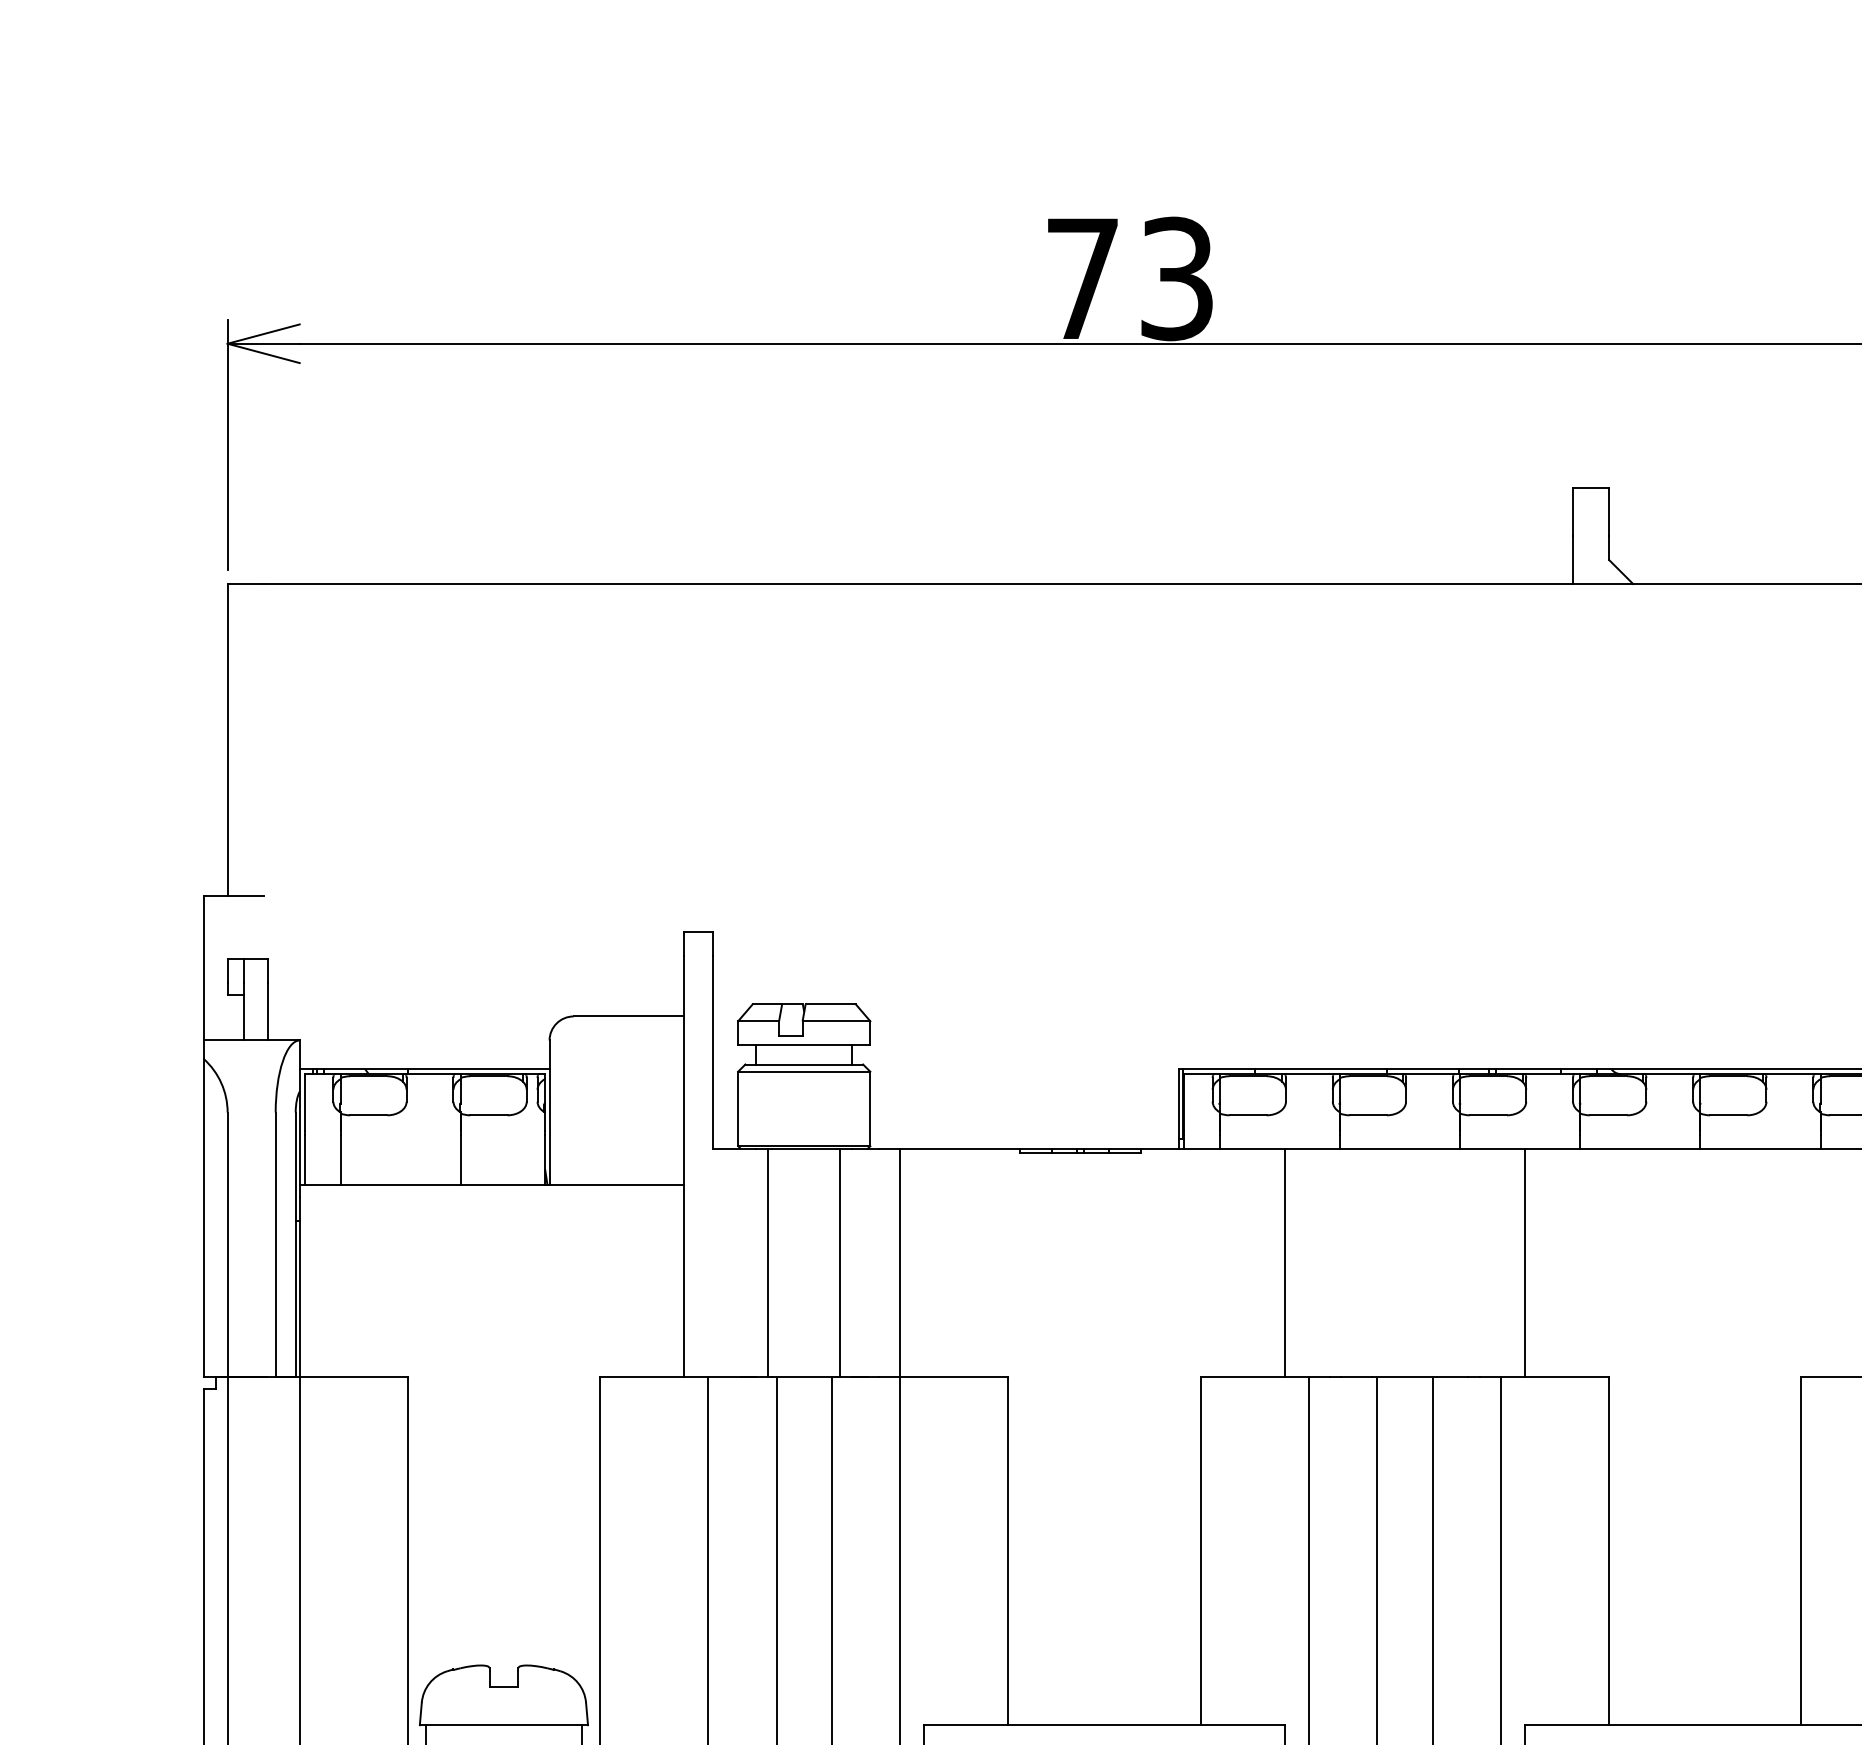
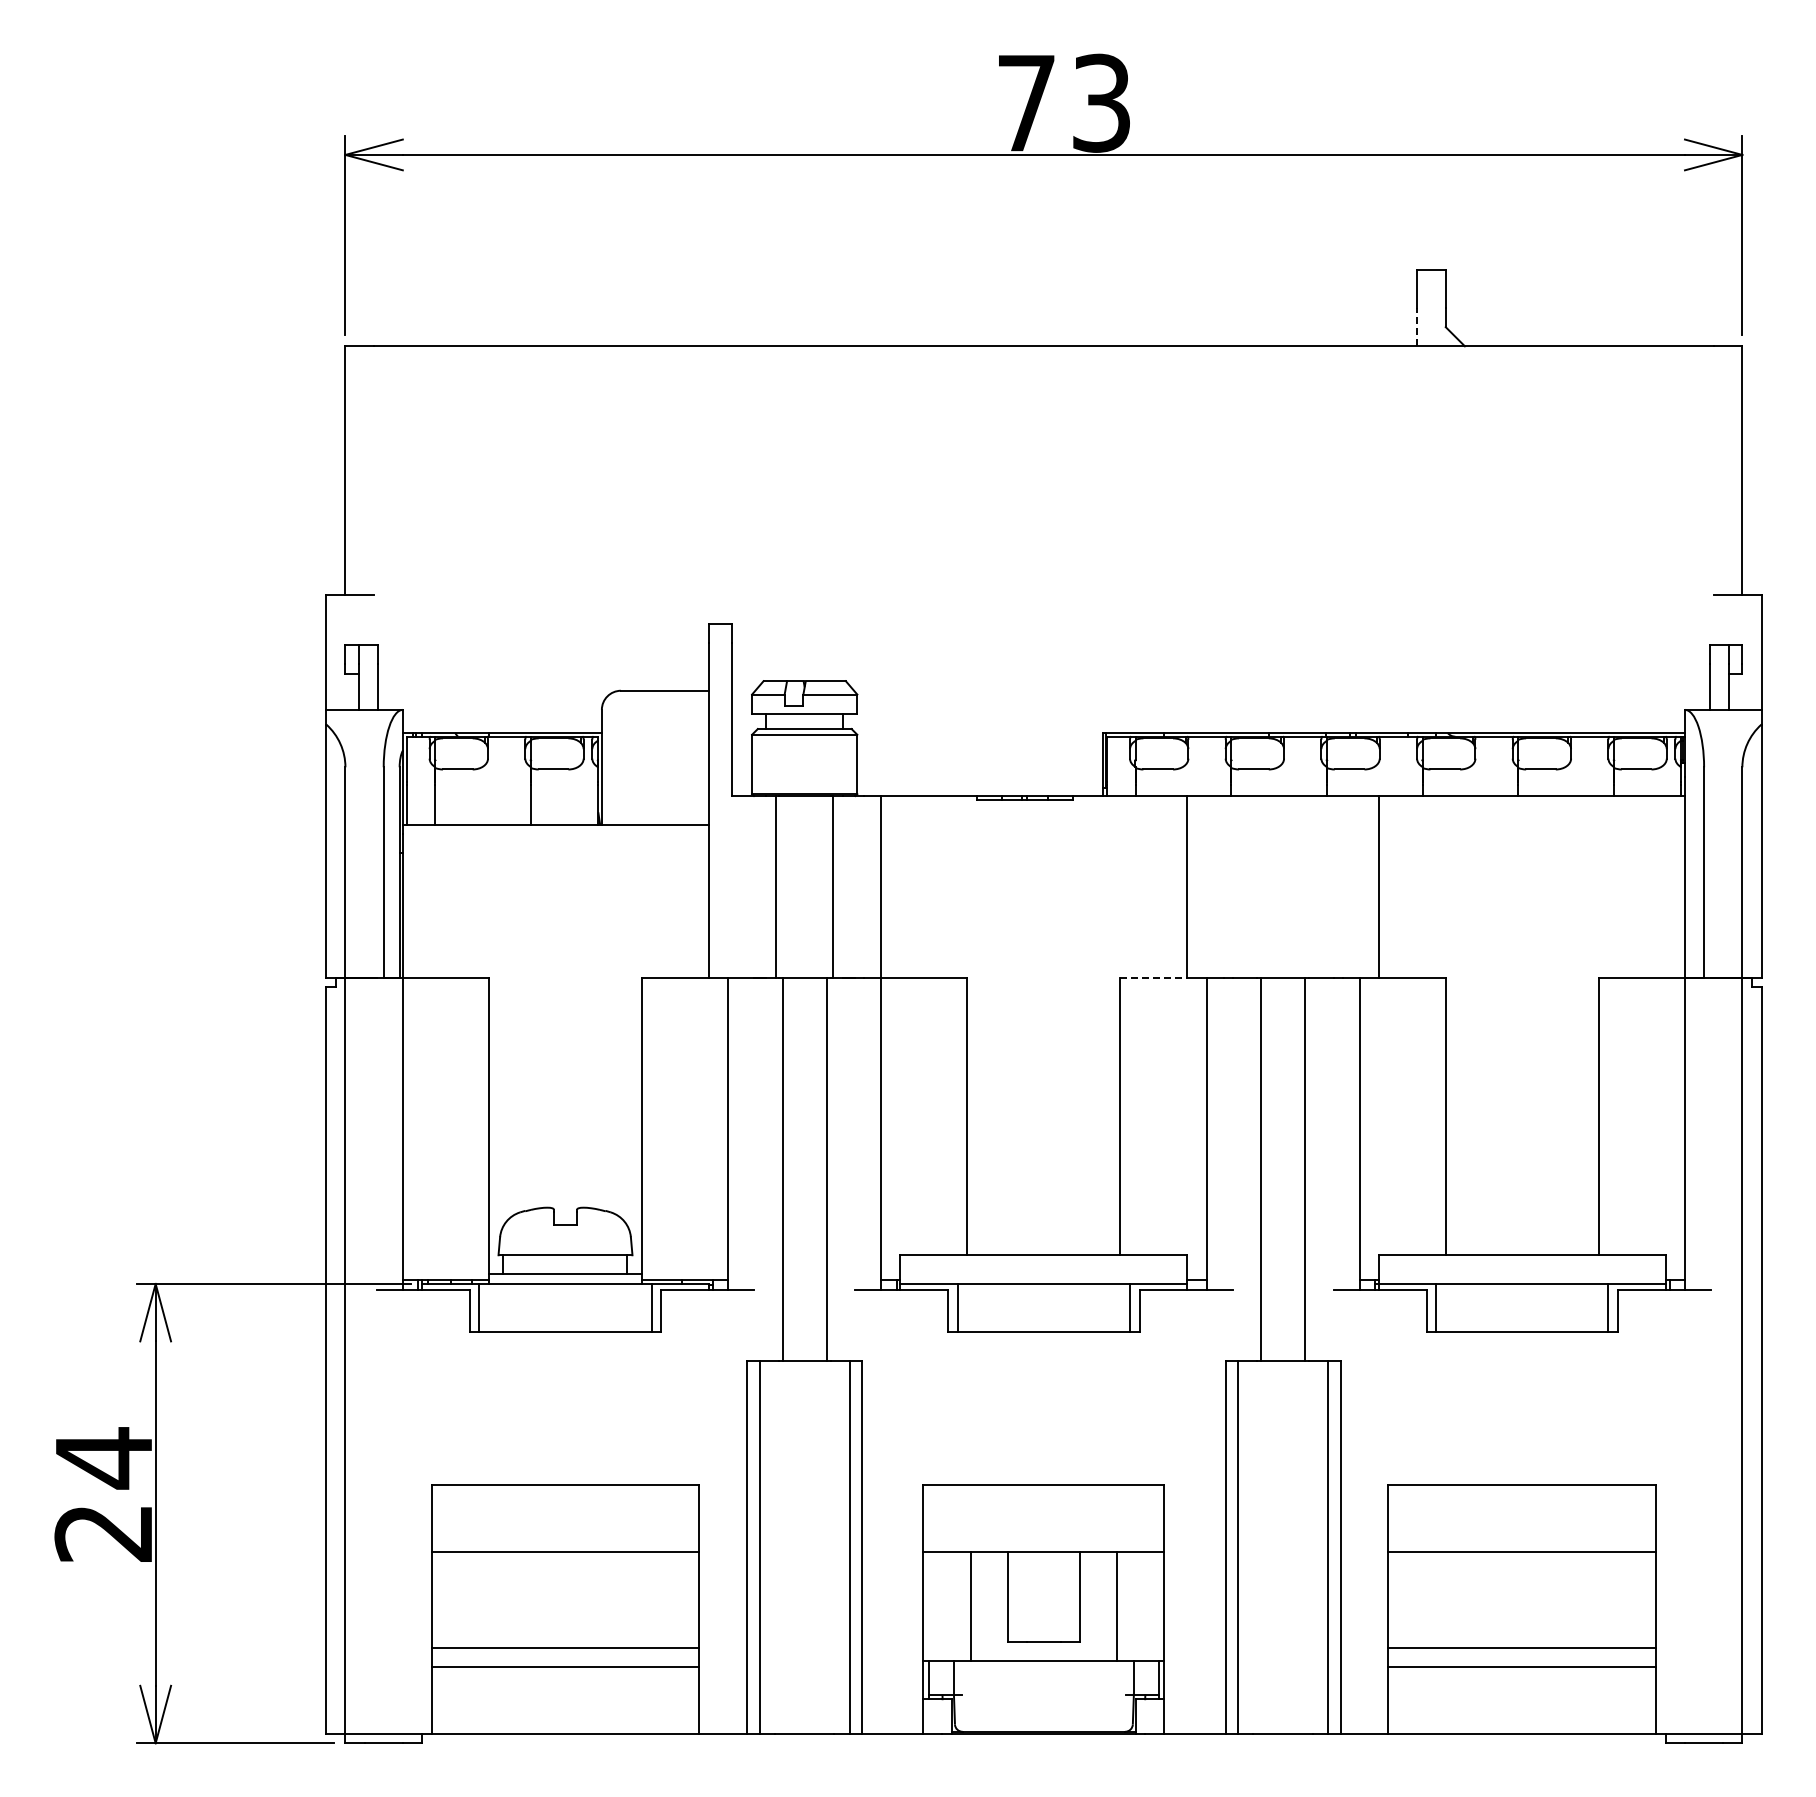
line: (1573, 559) -> (1417, 326), solid -> dashed
line: (1243, 1376) -> (1154, 977), solid -> dashed

